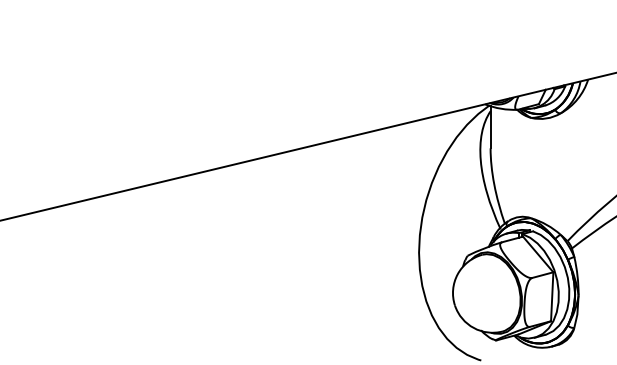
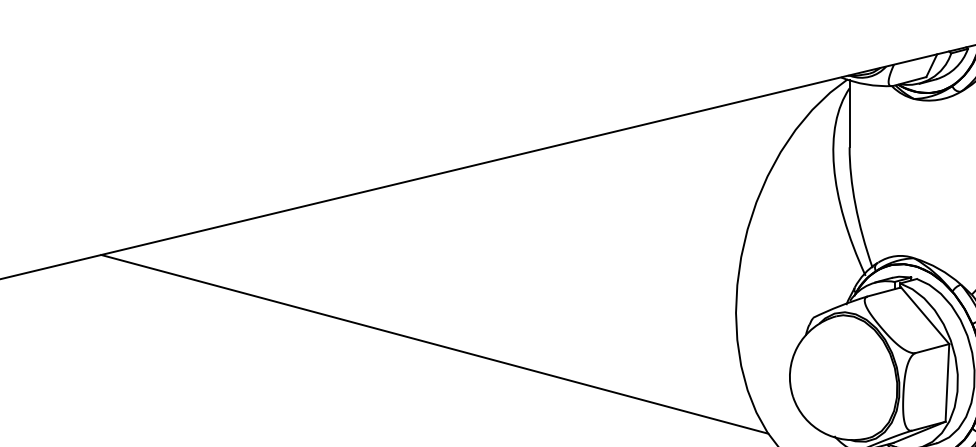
line: (229, 272) -> (435, 344), added

